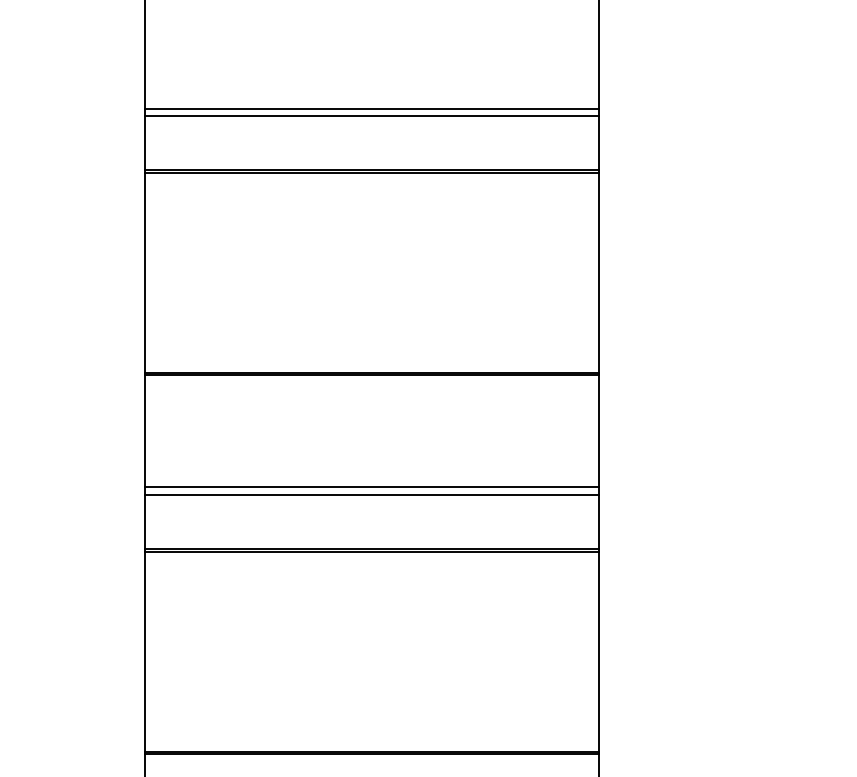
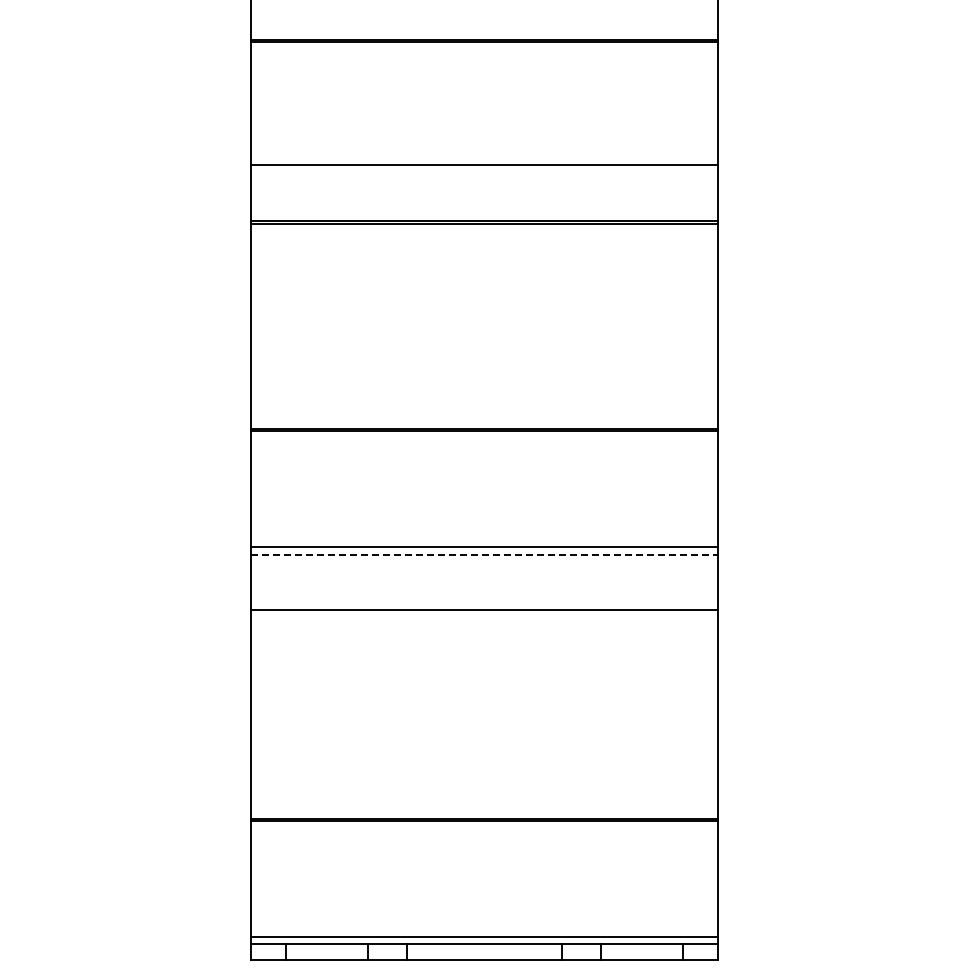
line: (371, 108) -> (484, 157), removed
line: (371, 494) -> (484, 554), solid -> dashed
line: (371, 552) -> (484, 613), removed

